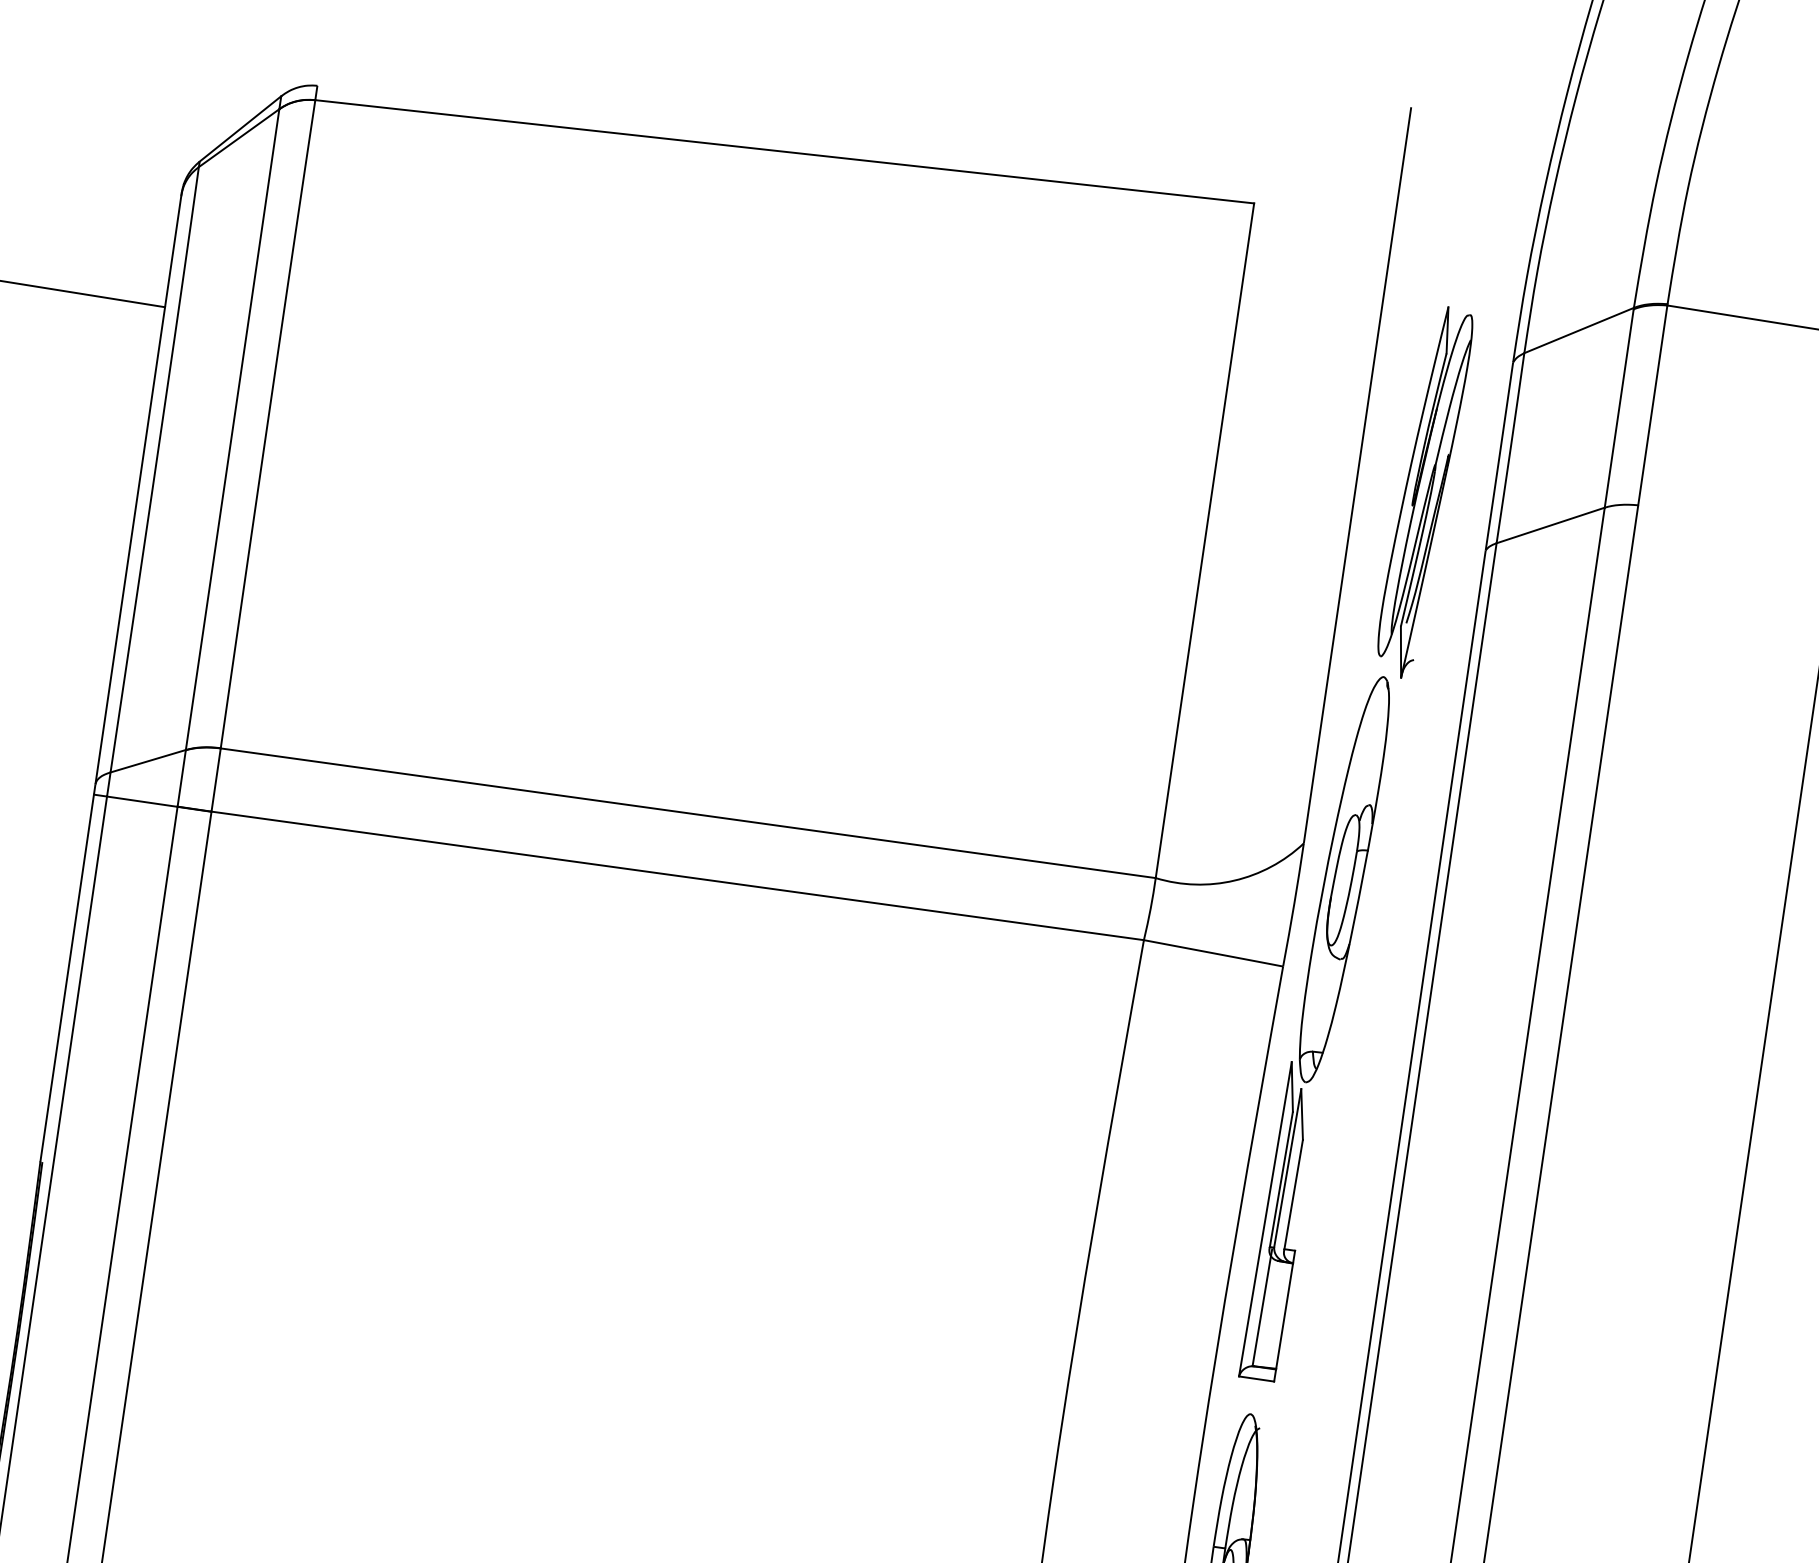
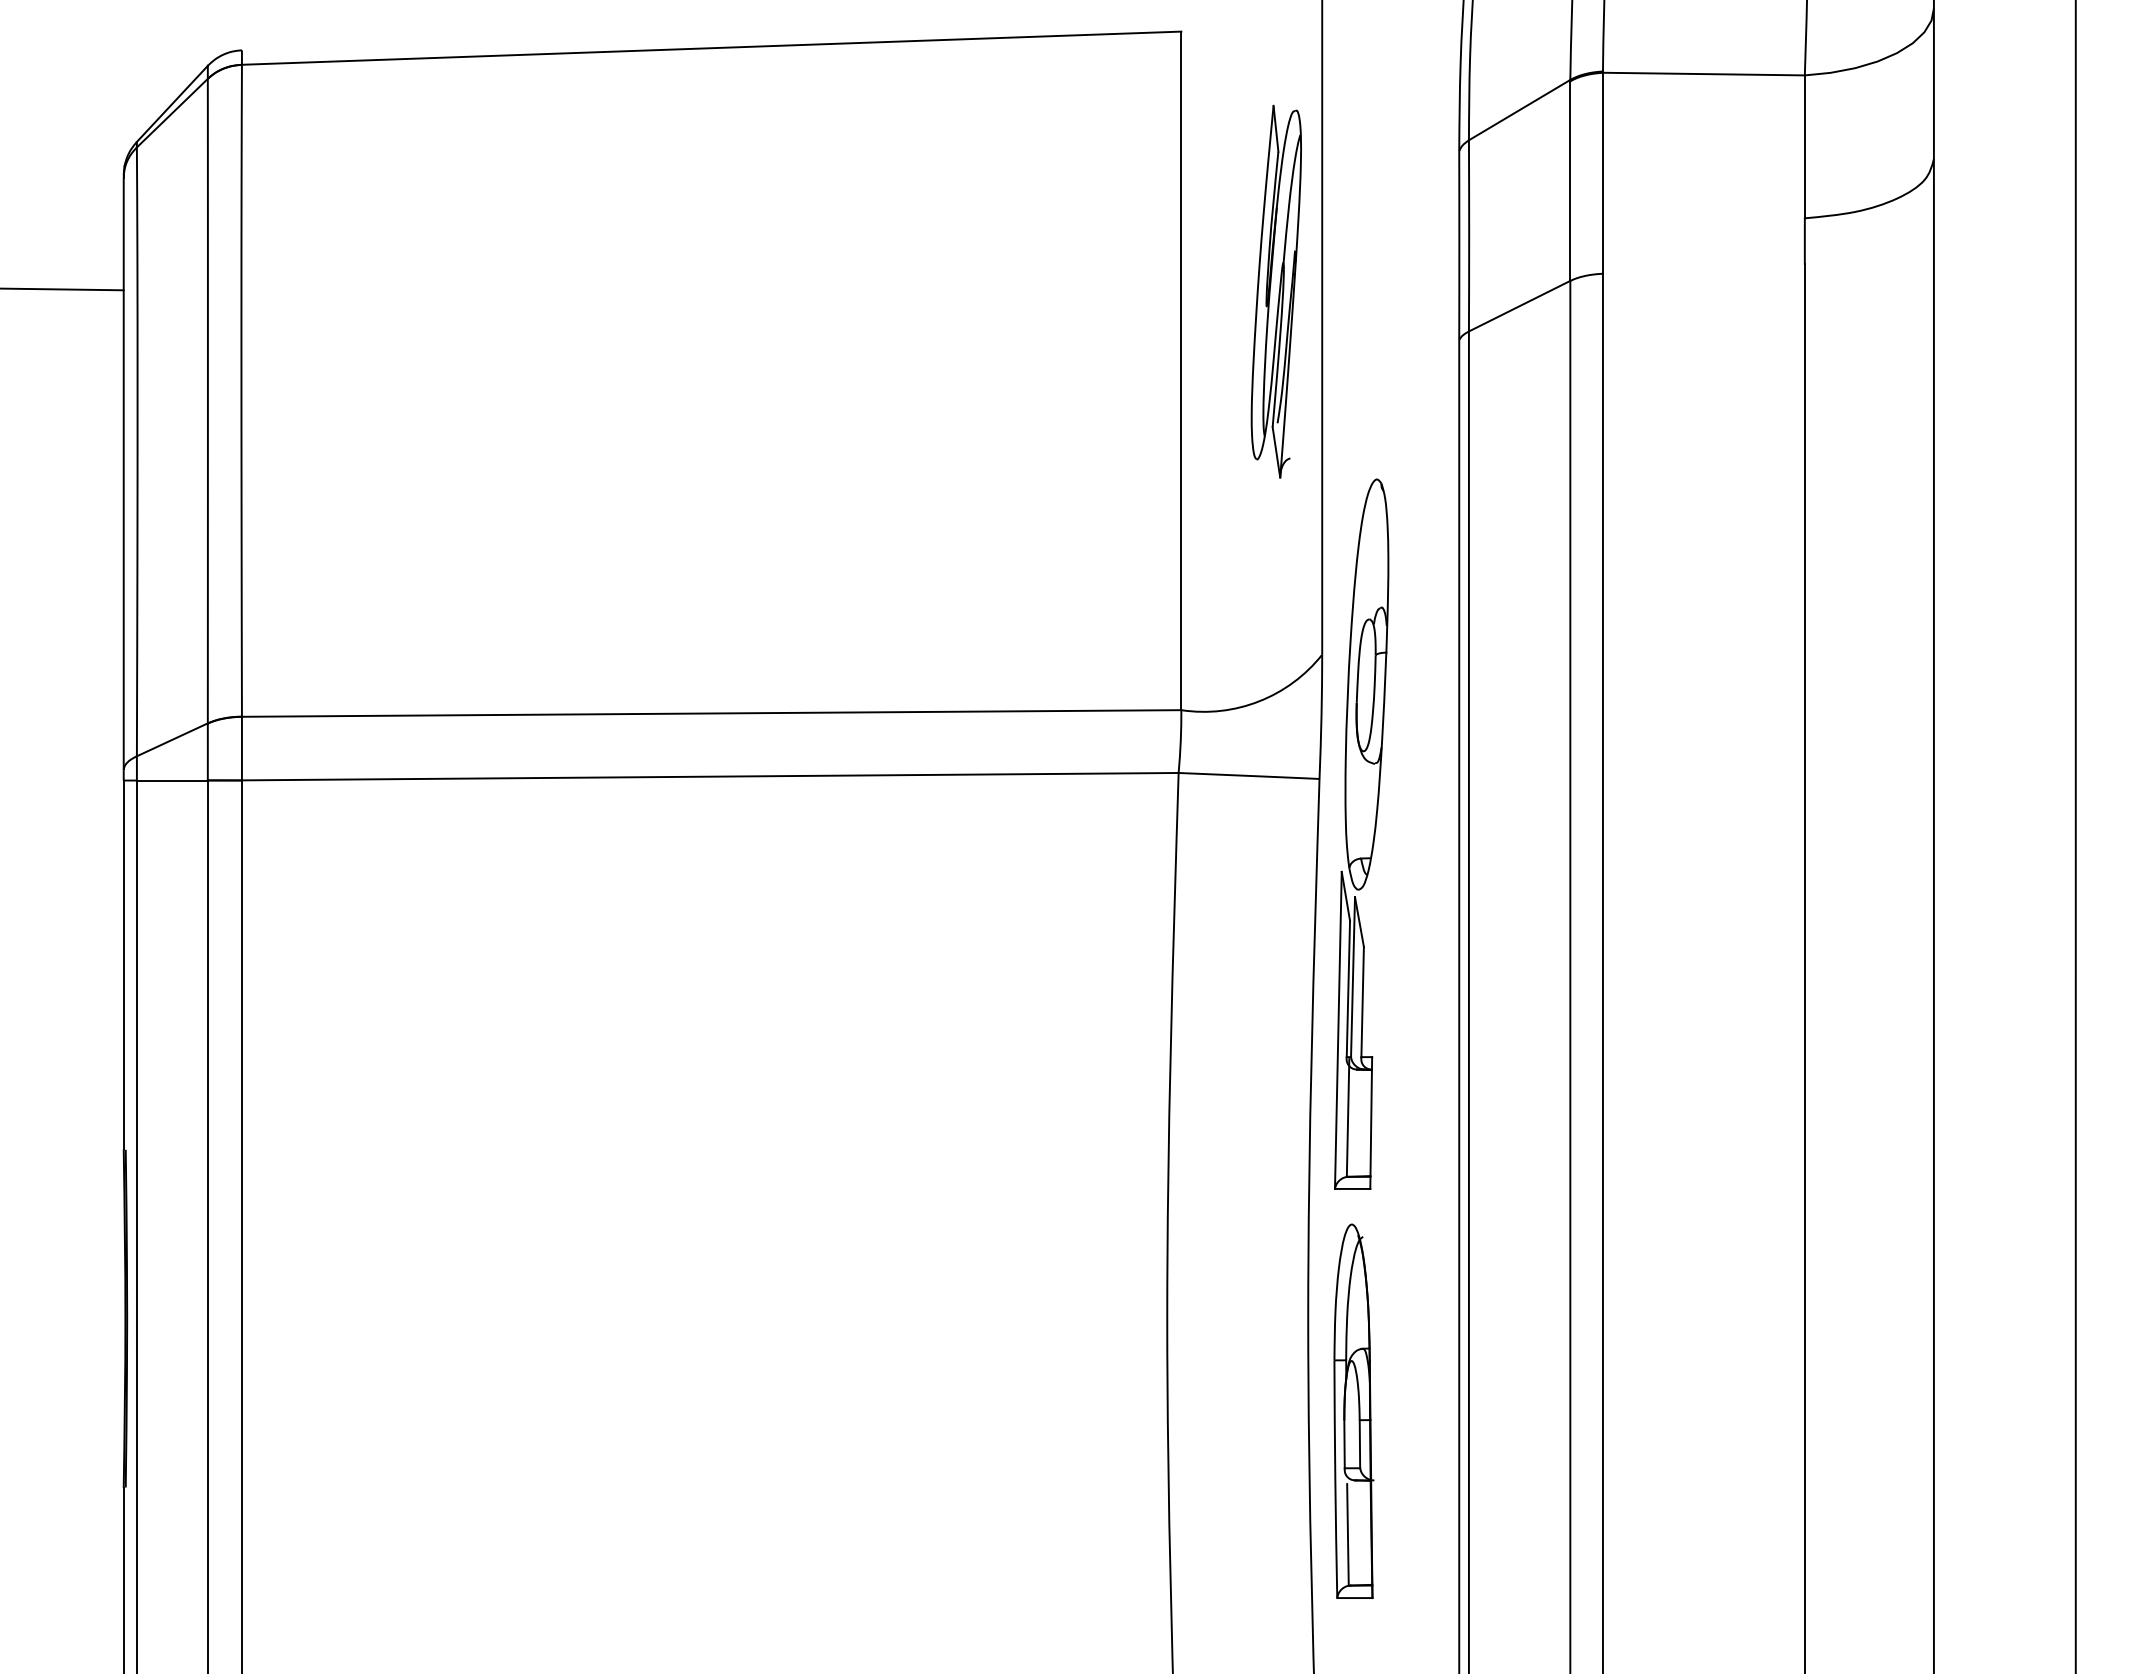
part: (1423, 492) -> (1275, 291), moved

